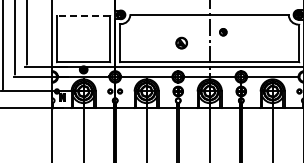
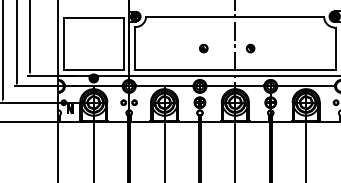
line: (83, 15) -> (93, 17), dashed -> solid
part: (223, 32) -> (250, 48), moved
part: (181, 43) -> (203, 48), size x0.62

